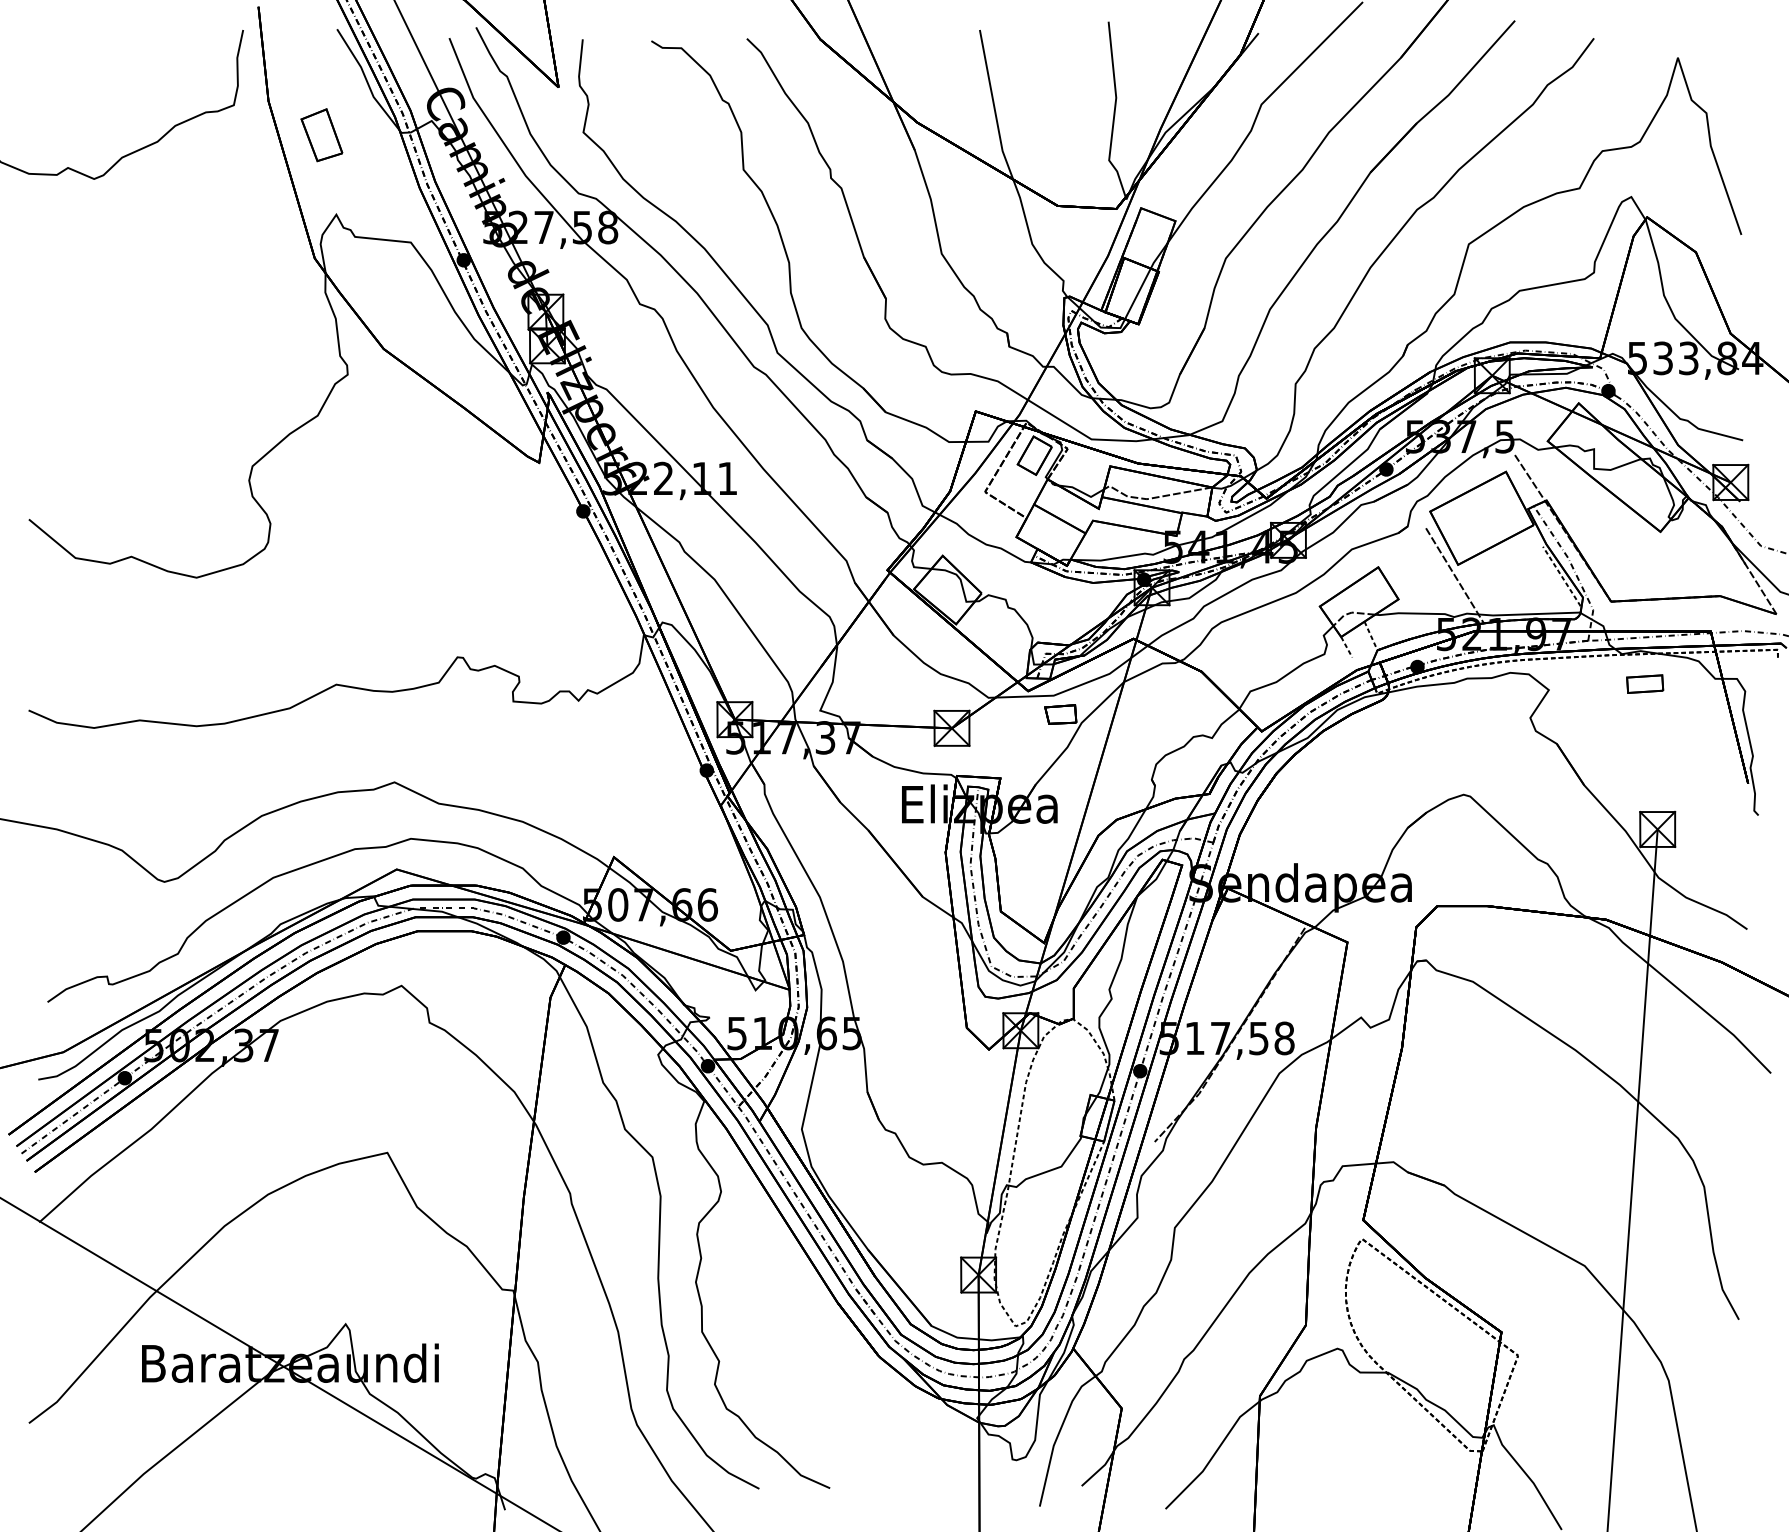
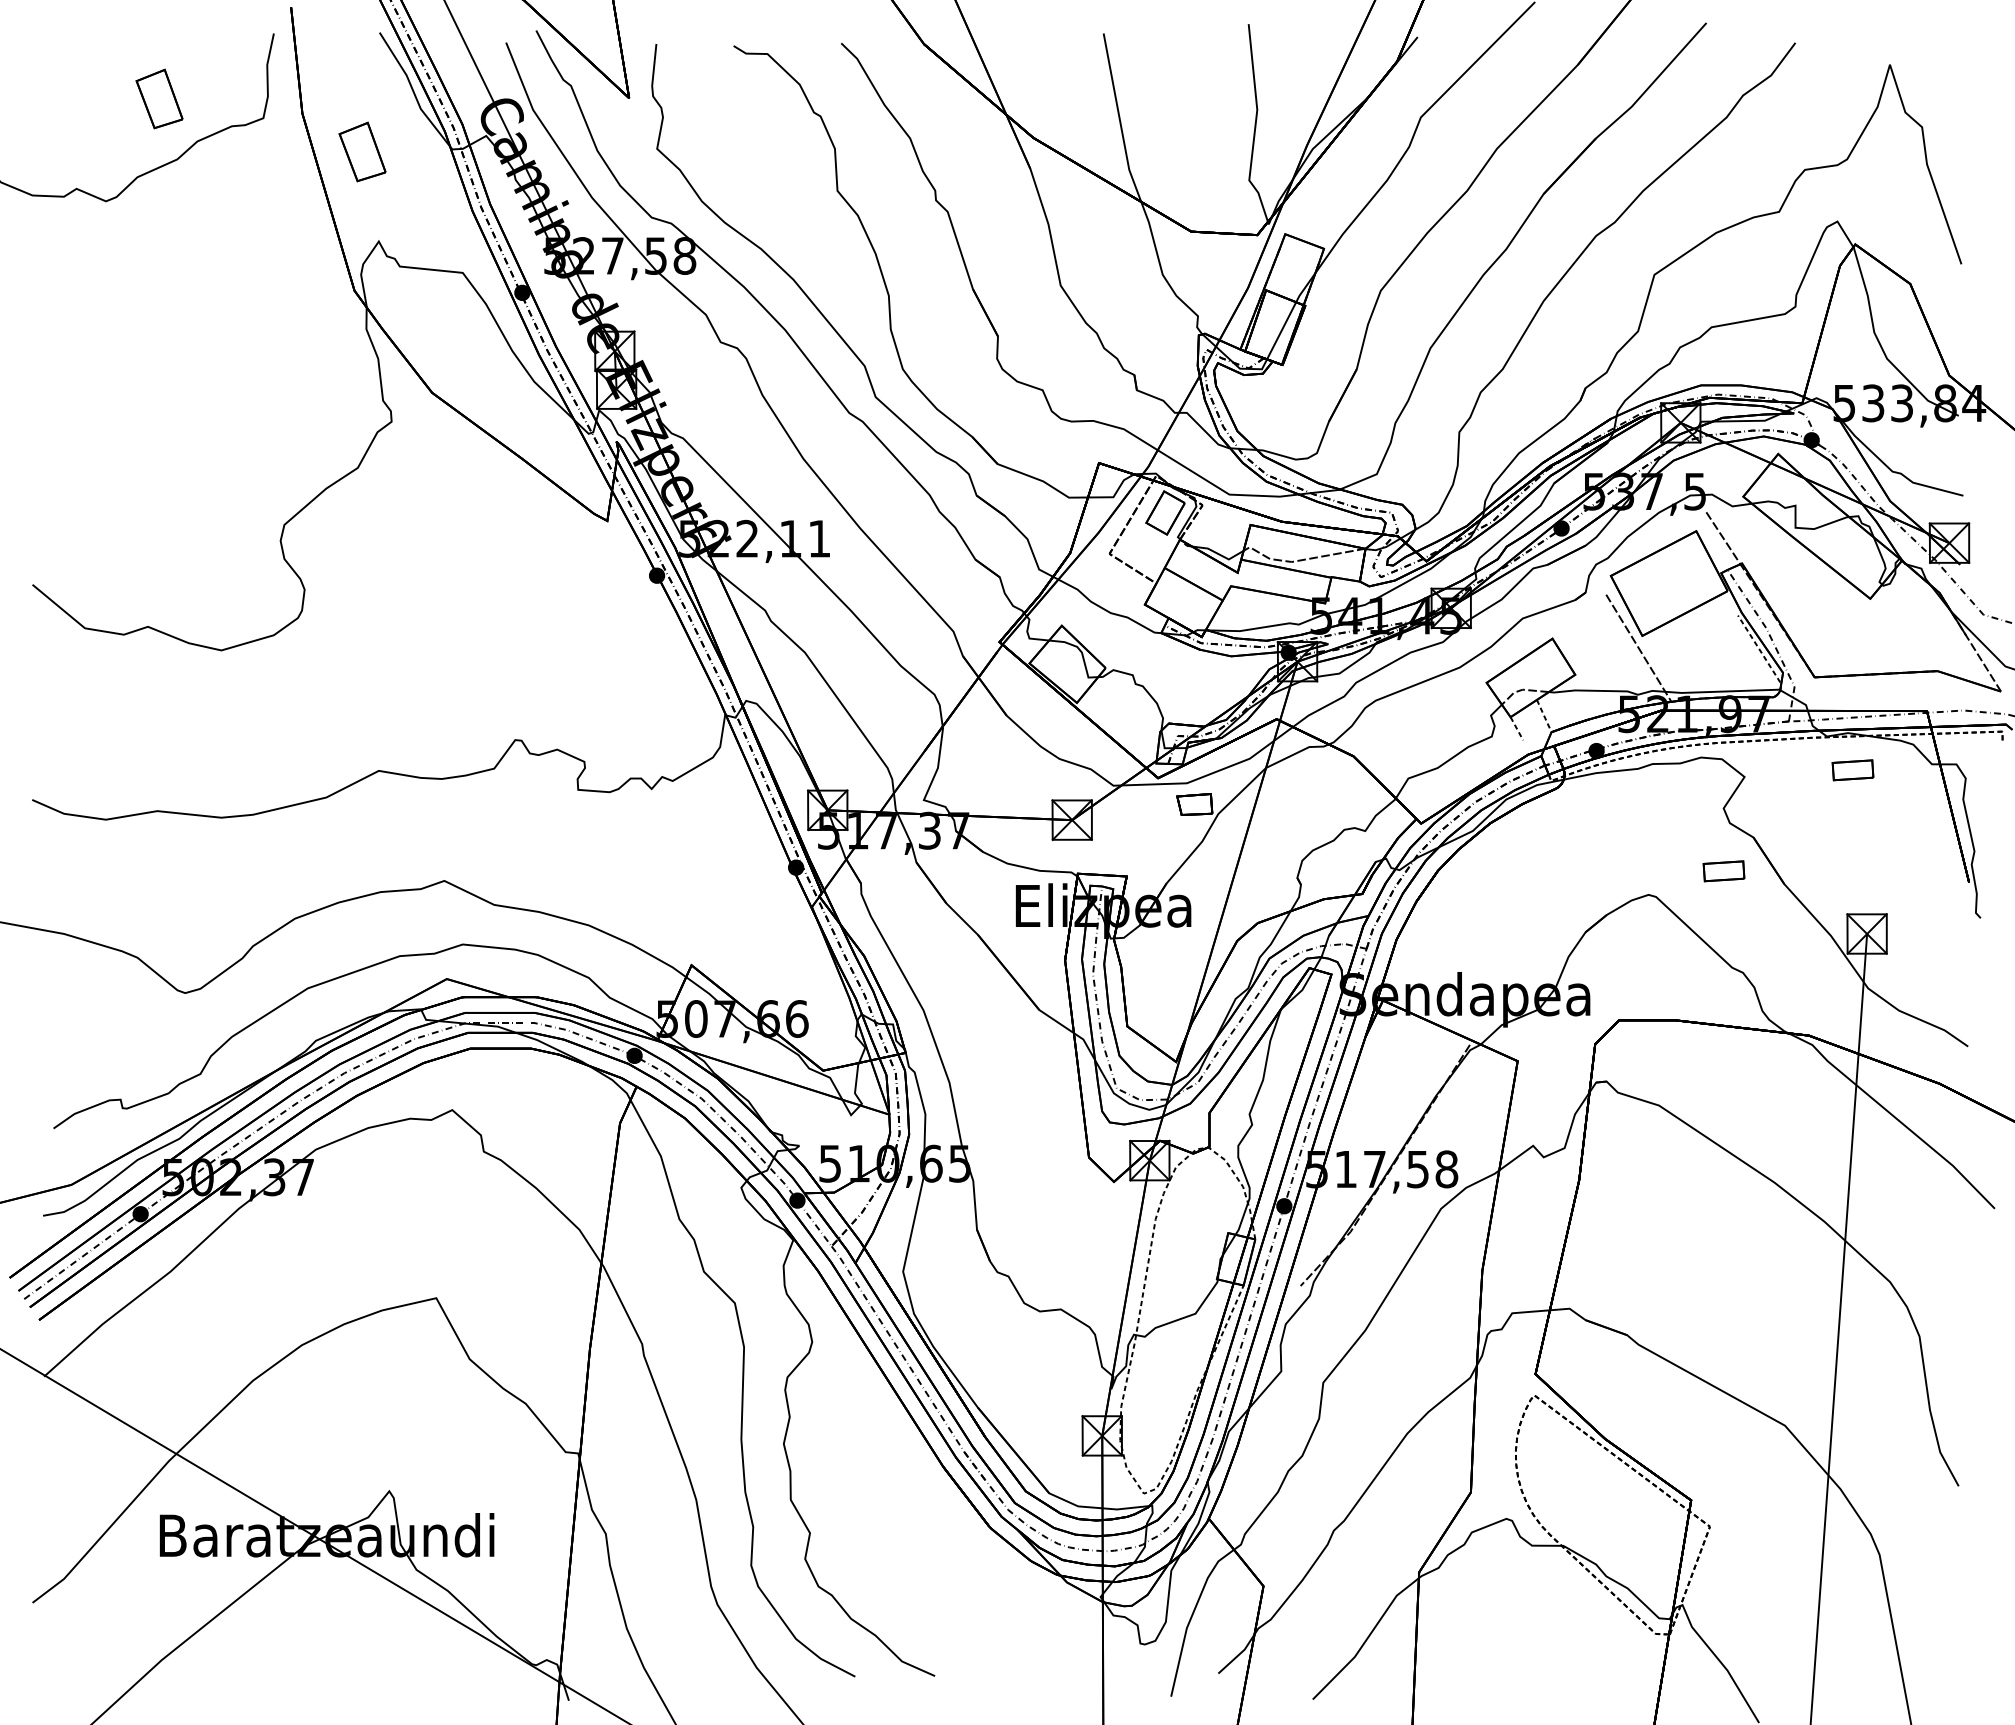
part: (141, 87) -> (159, 98), added
part: (1530, 773) -> (1723, 871), added

